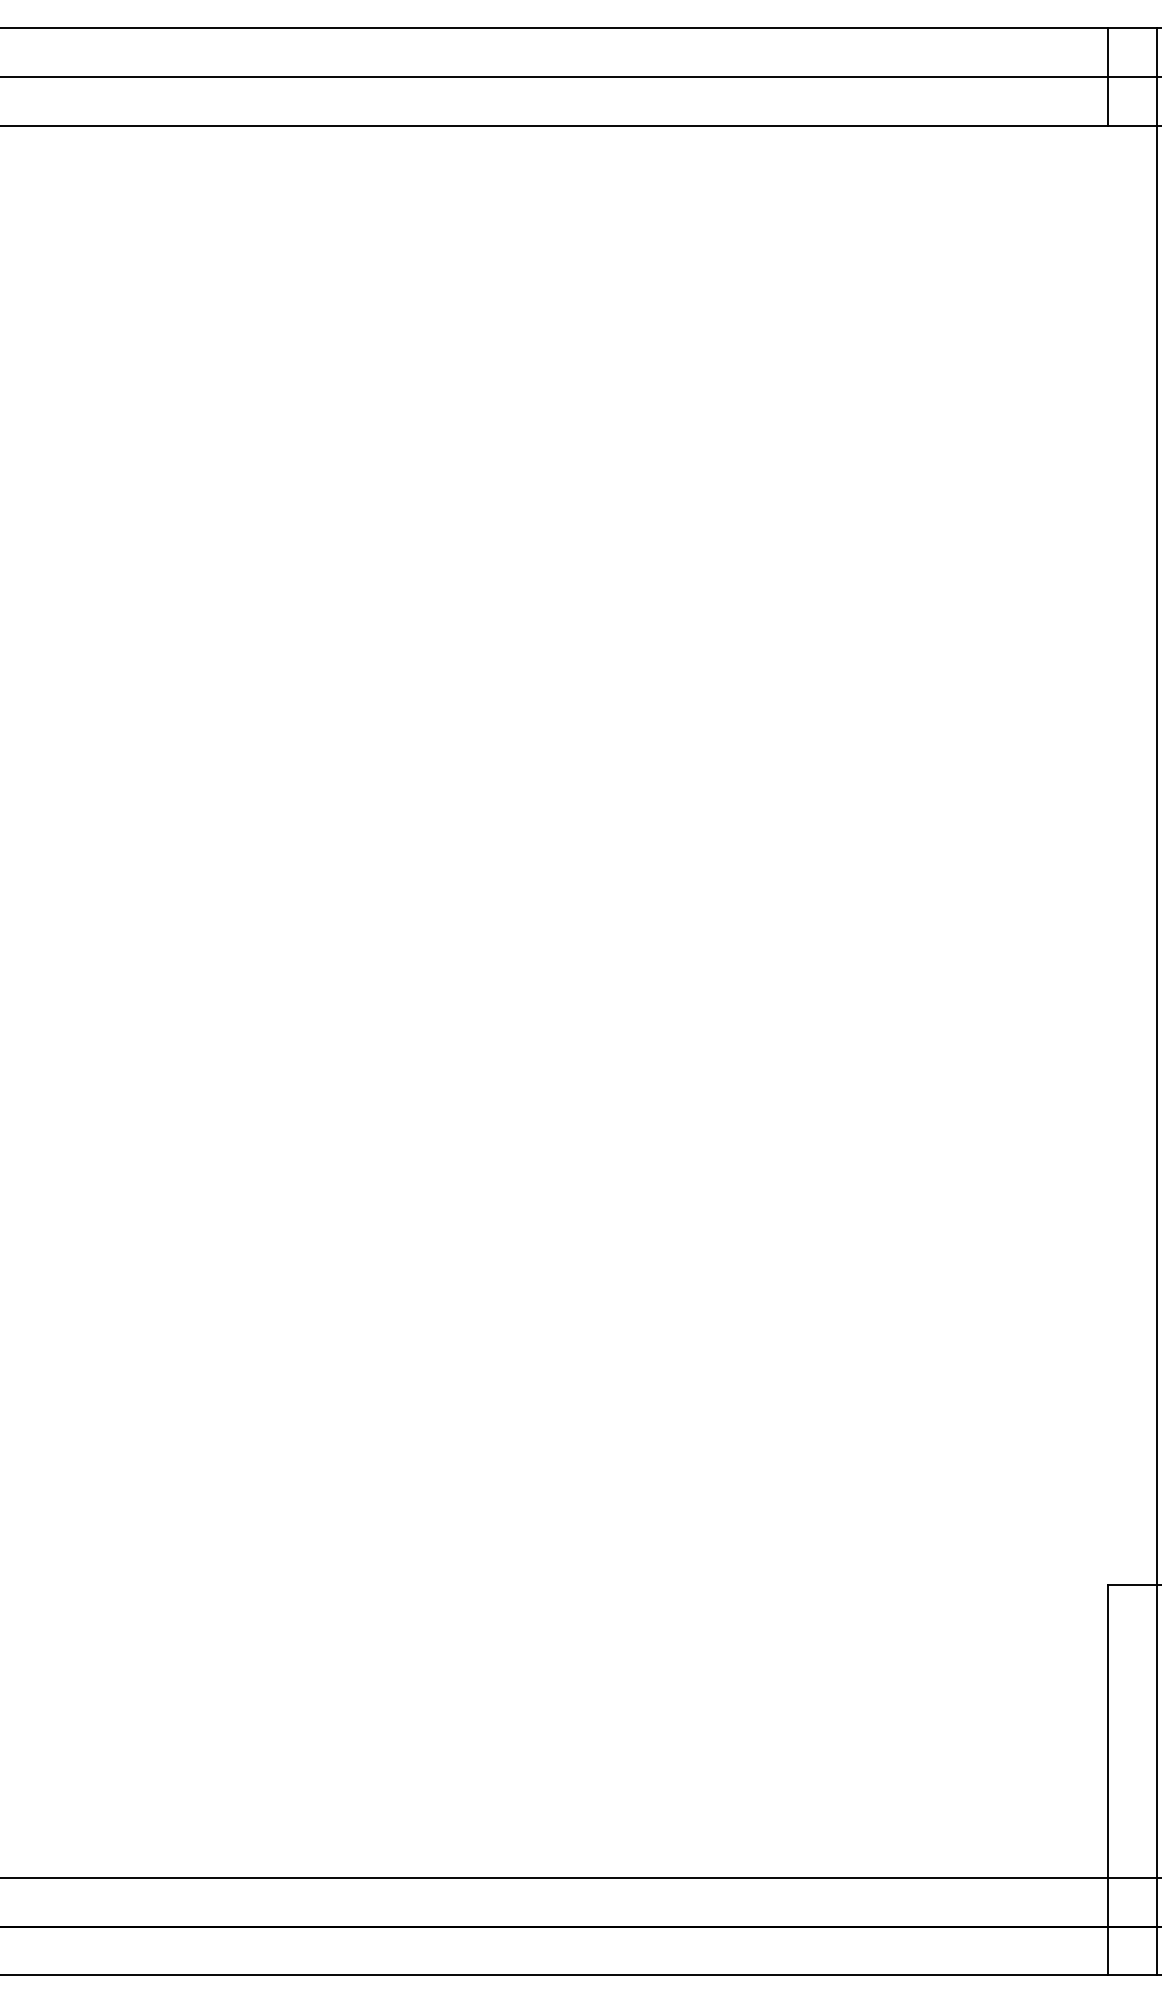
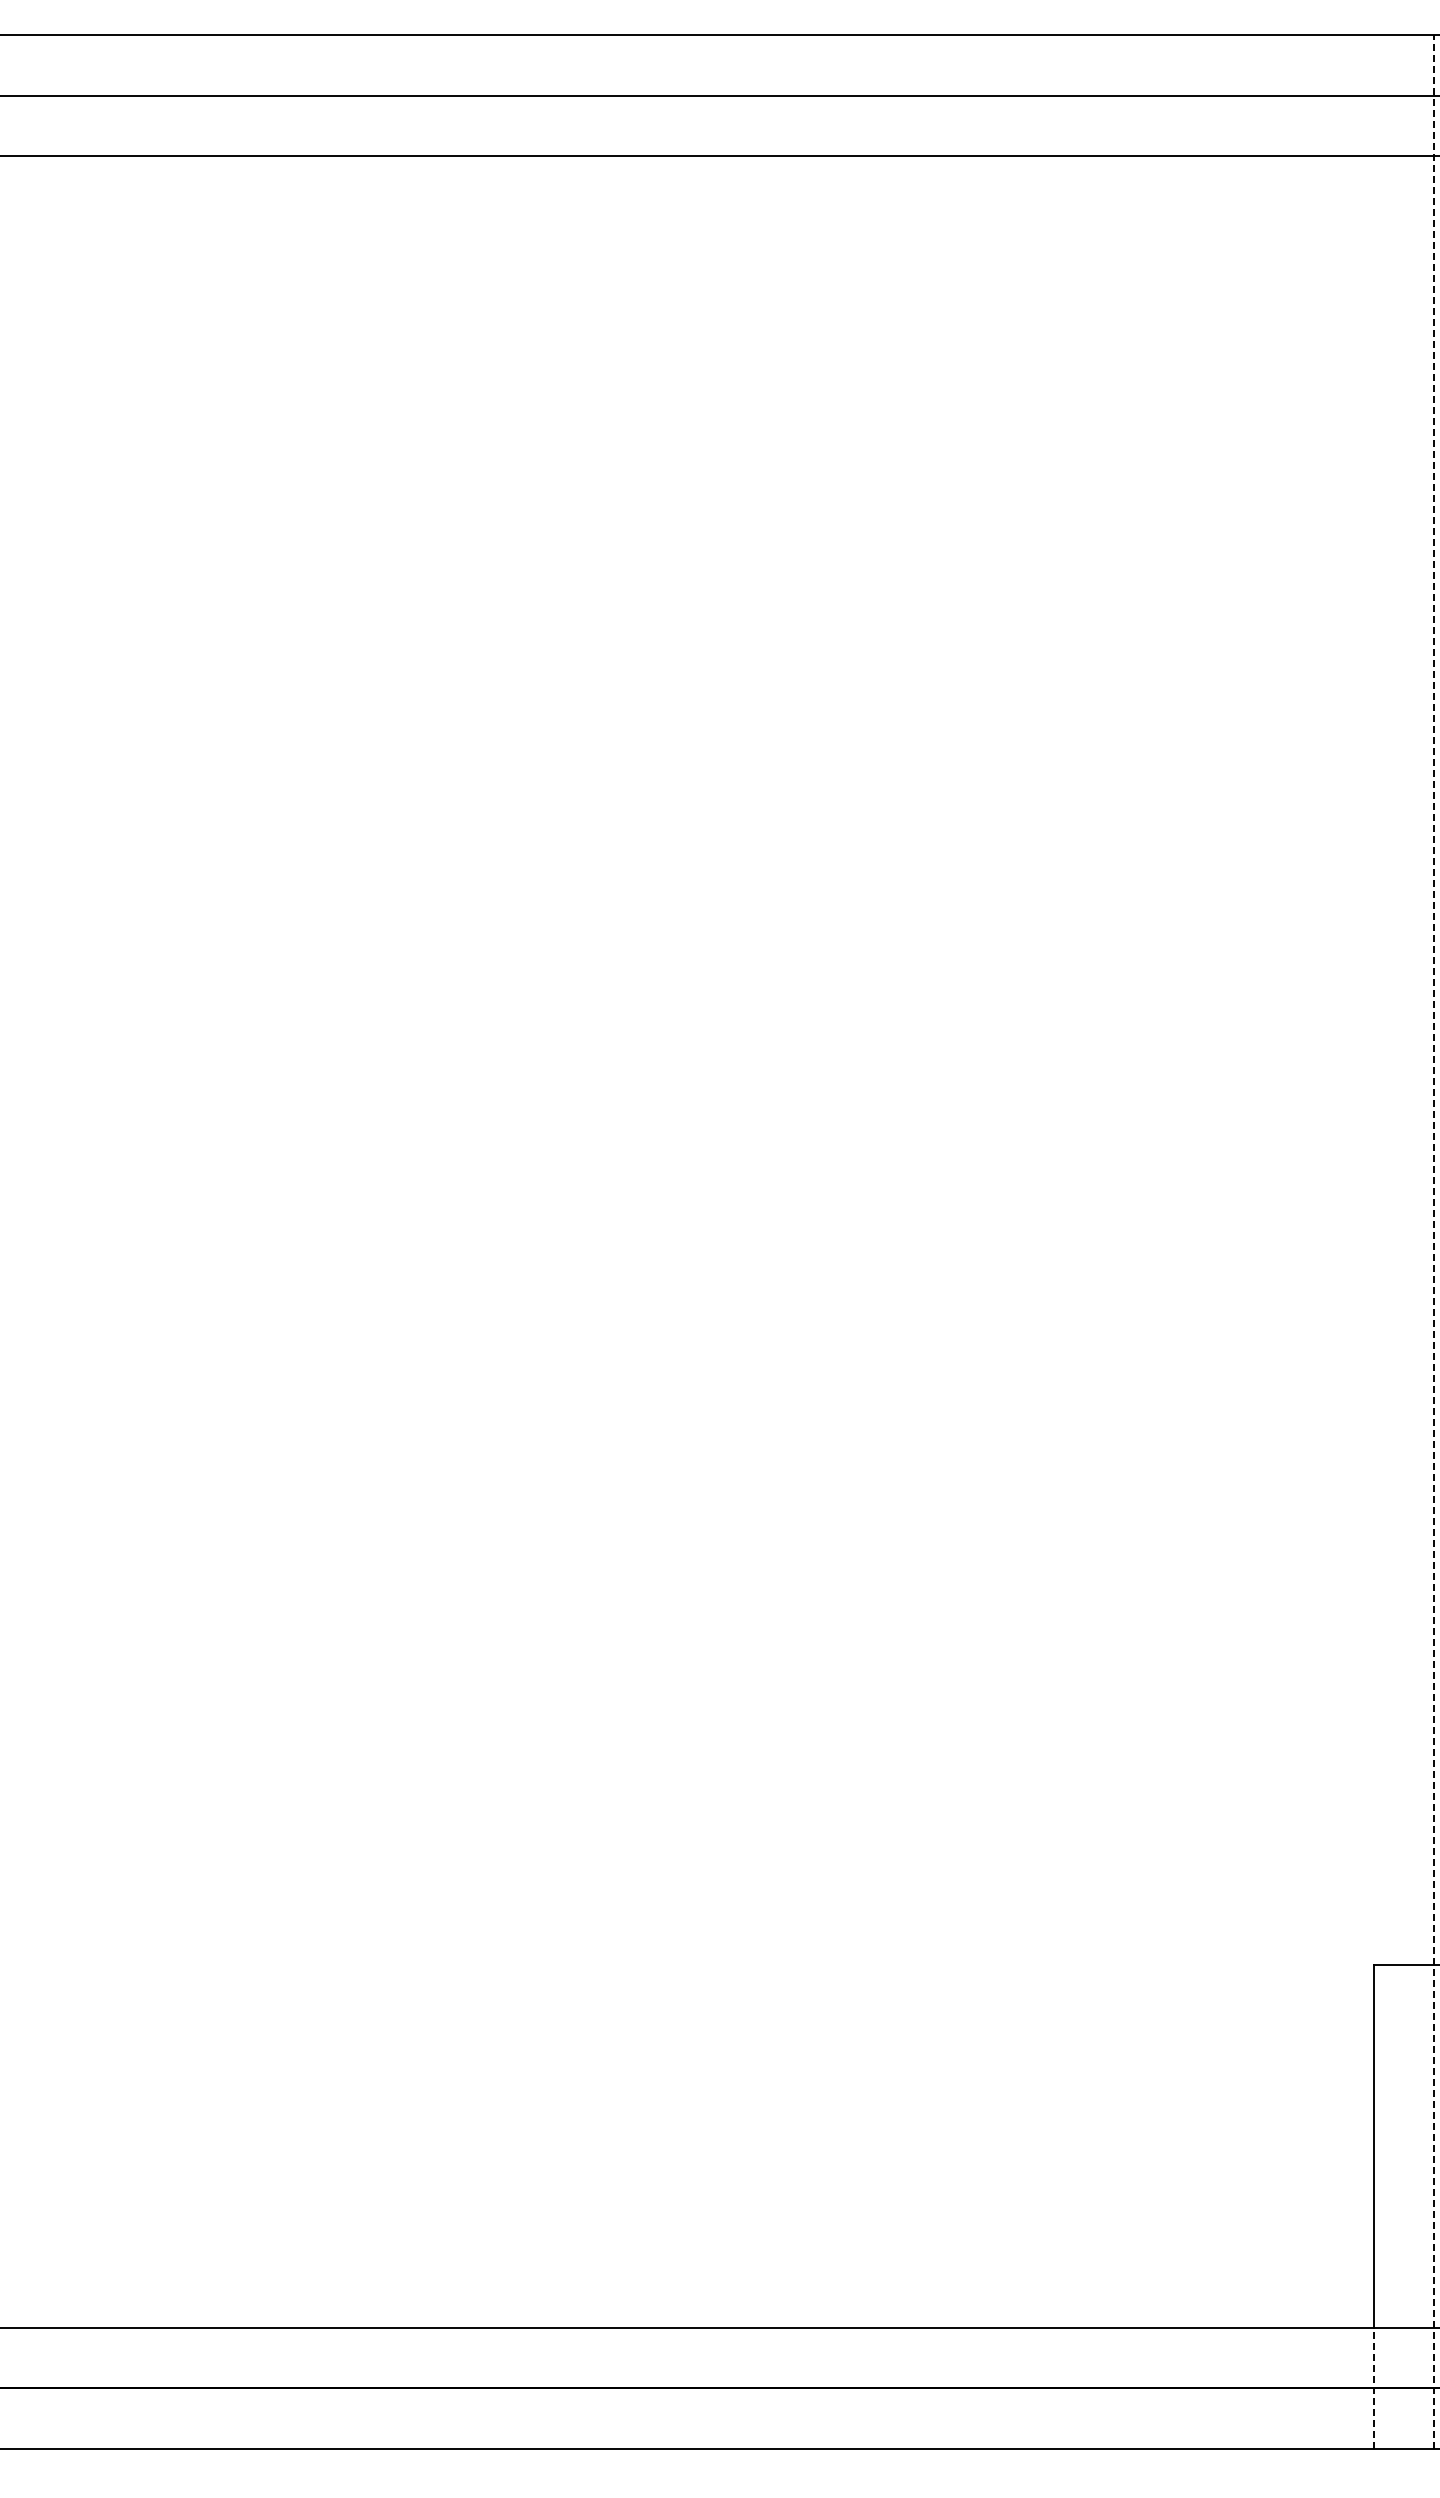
line: (1108, 76) -> (1373, 95), removed
line: (1157, 1001) -> (1434, 1241), solid -> dashed
line: (1108, 1926) -> (1373, 2387), solid -> dashed

